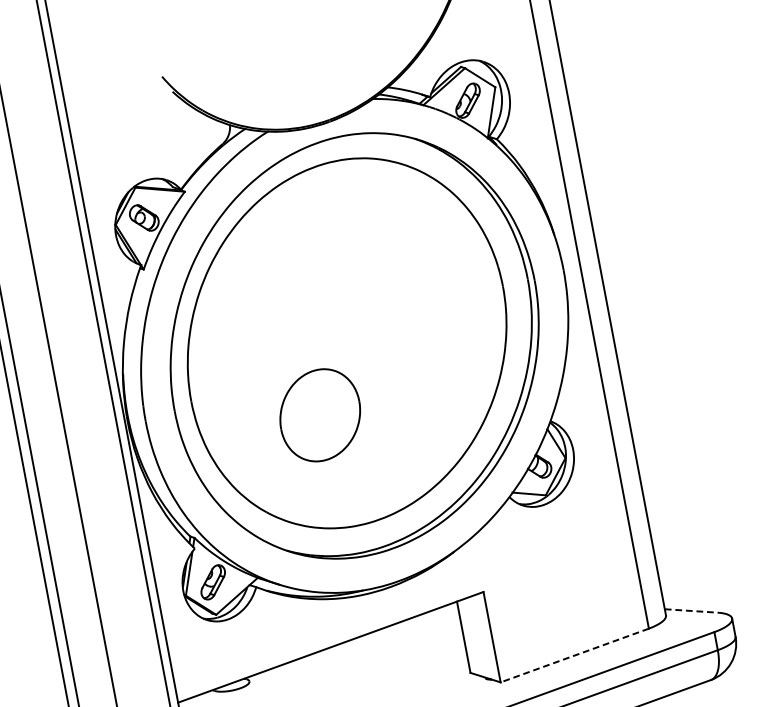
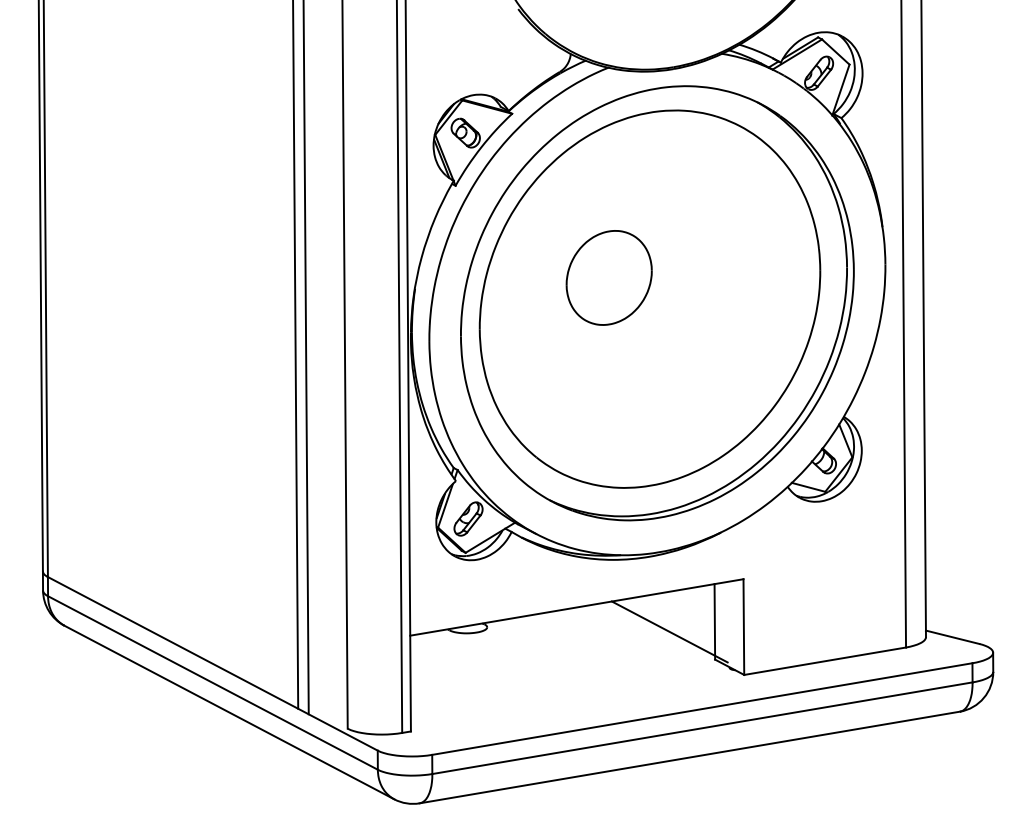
part: (319, 415) -> (608, 277), moved
line: (691, 611) -> (952, 637), dashed -> solid
line: (422, 654) -> (669, 631), added
line: (574, 655) -> (824, 661), dashed -> solid

